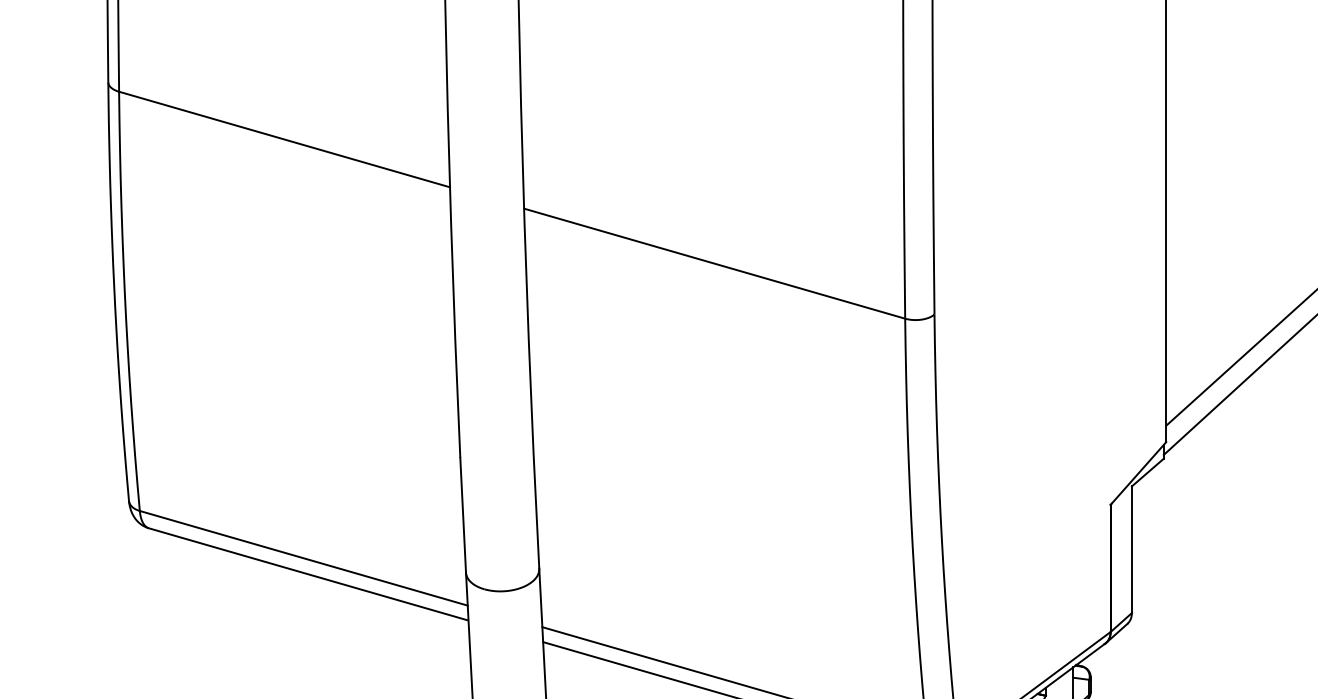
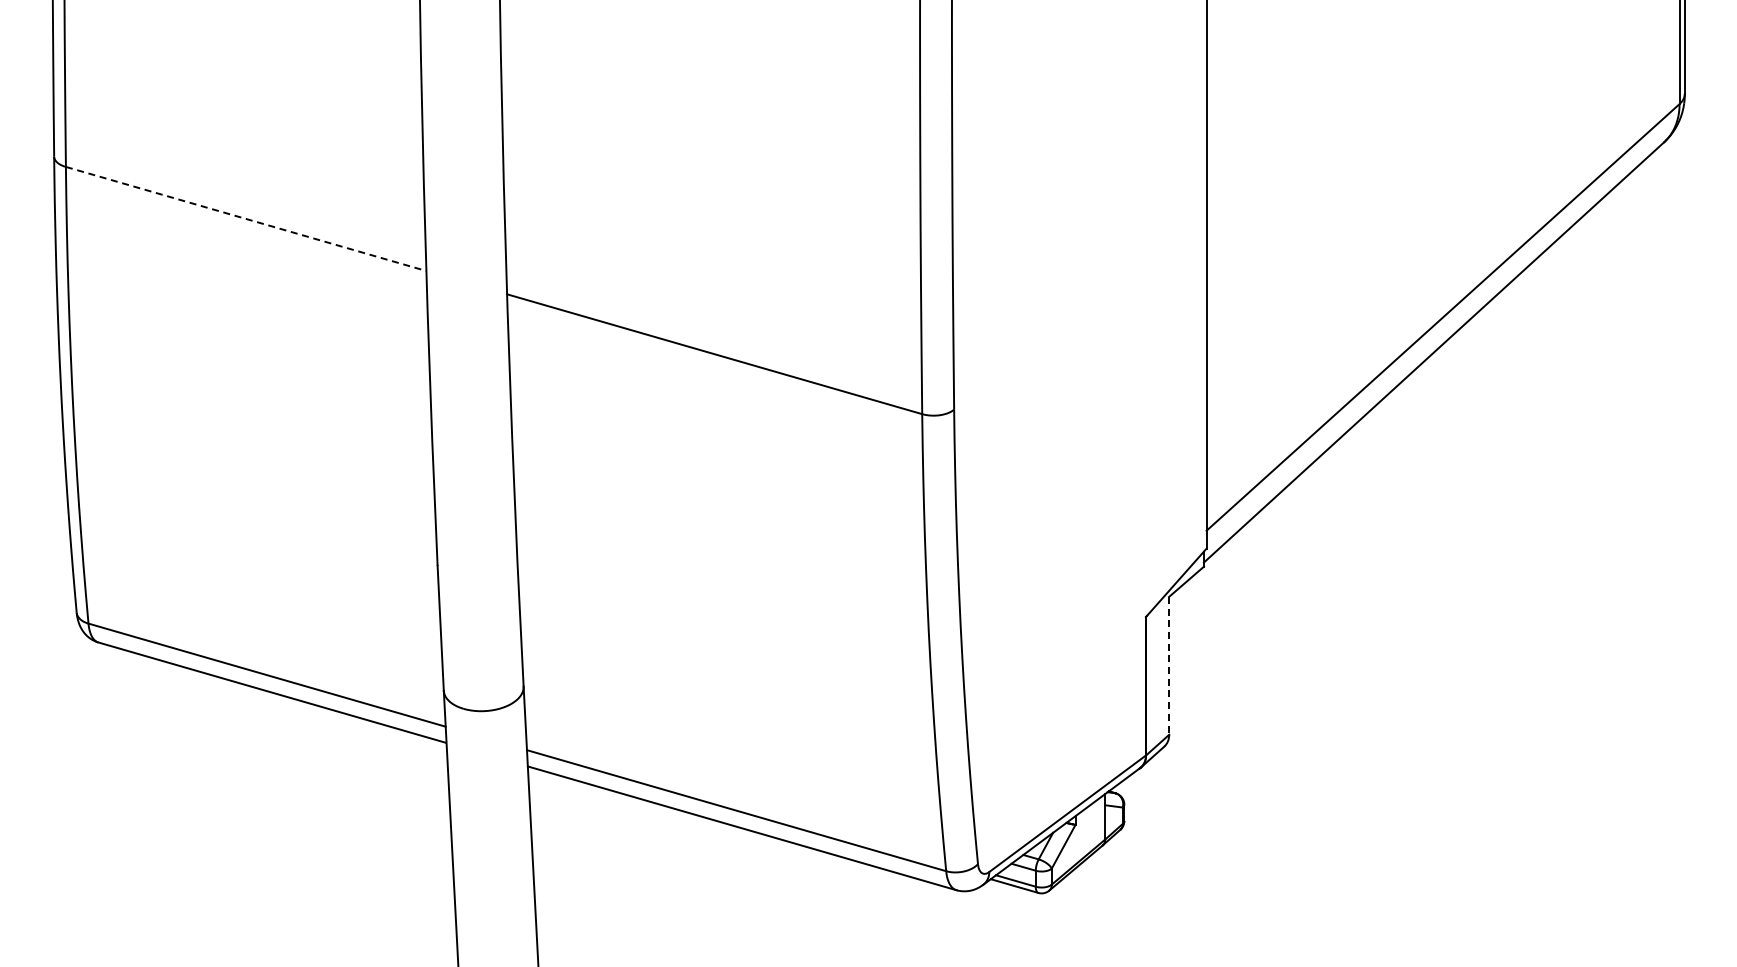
line: (284, 139) -> (246, 218), solid -> dashed
line: (1132, 549) -> (1169, 665), solid -> dashed

